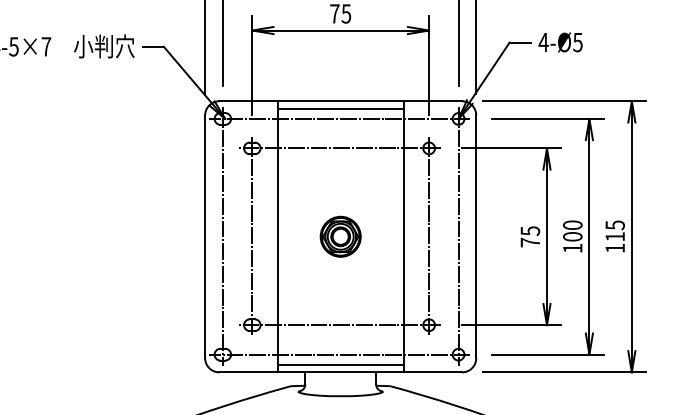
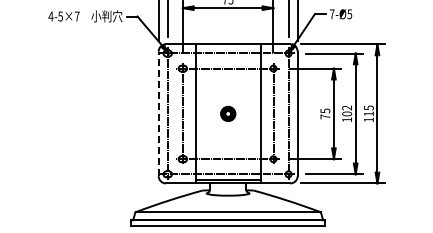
text: (542, 42) -> (331, 14), 4-Ø5 -> 7-Ø5
line: (339, 109) -> (227, 48), removed
text: (571, 224) -> (346, 107), 100 -> 102
line: (204, 235) -> (158, 113), solid -> dashed
part: (341, 235) -> (228, 113), size x0.7

